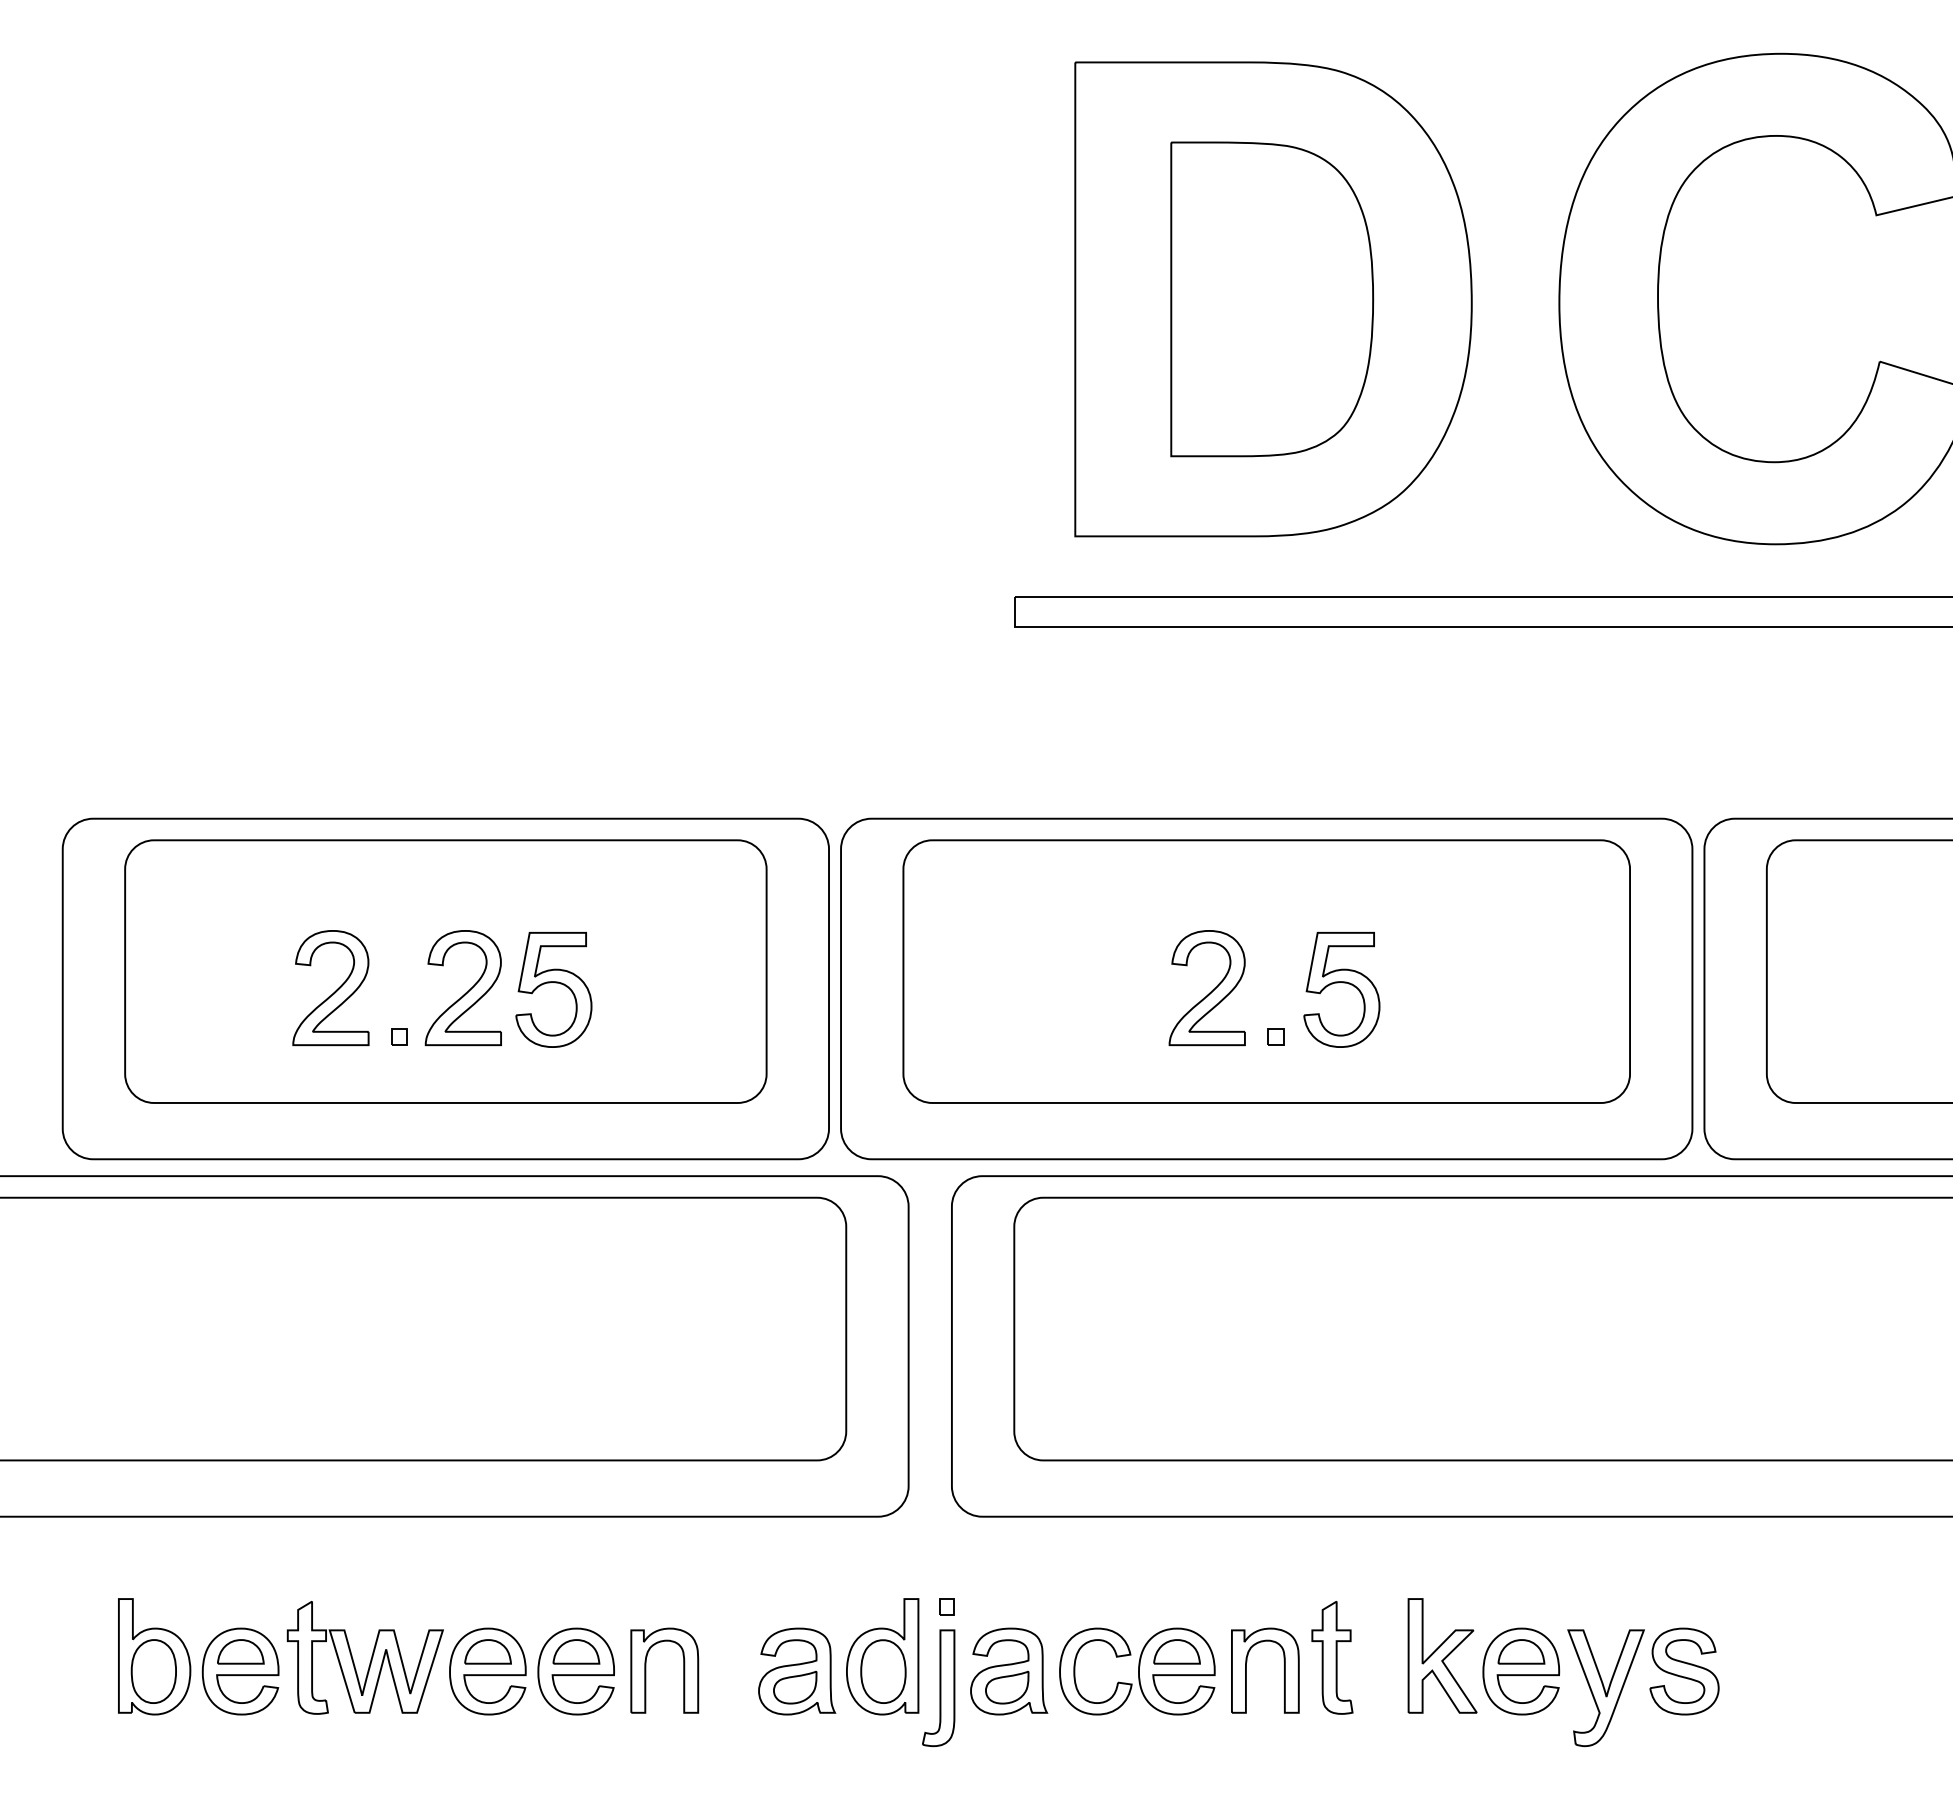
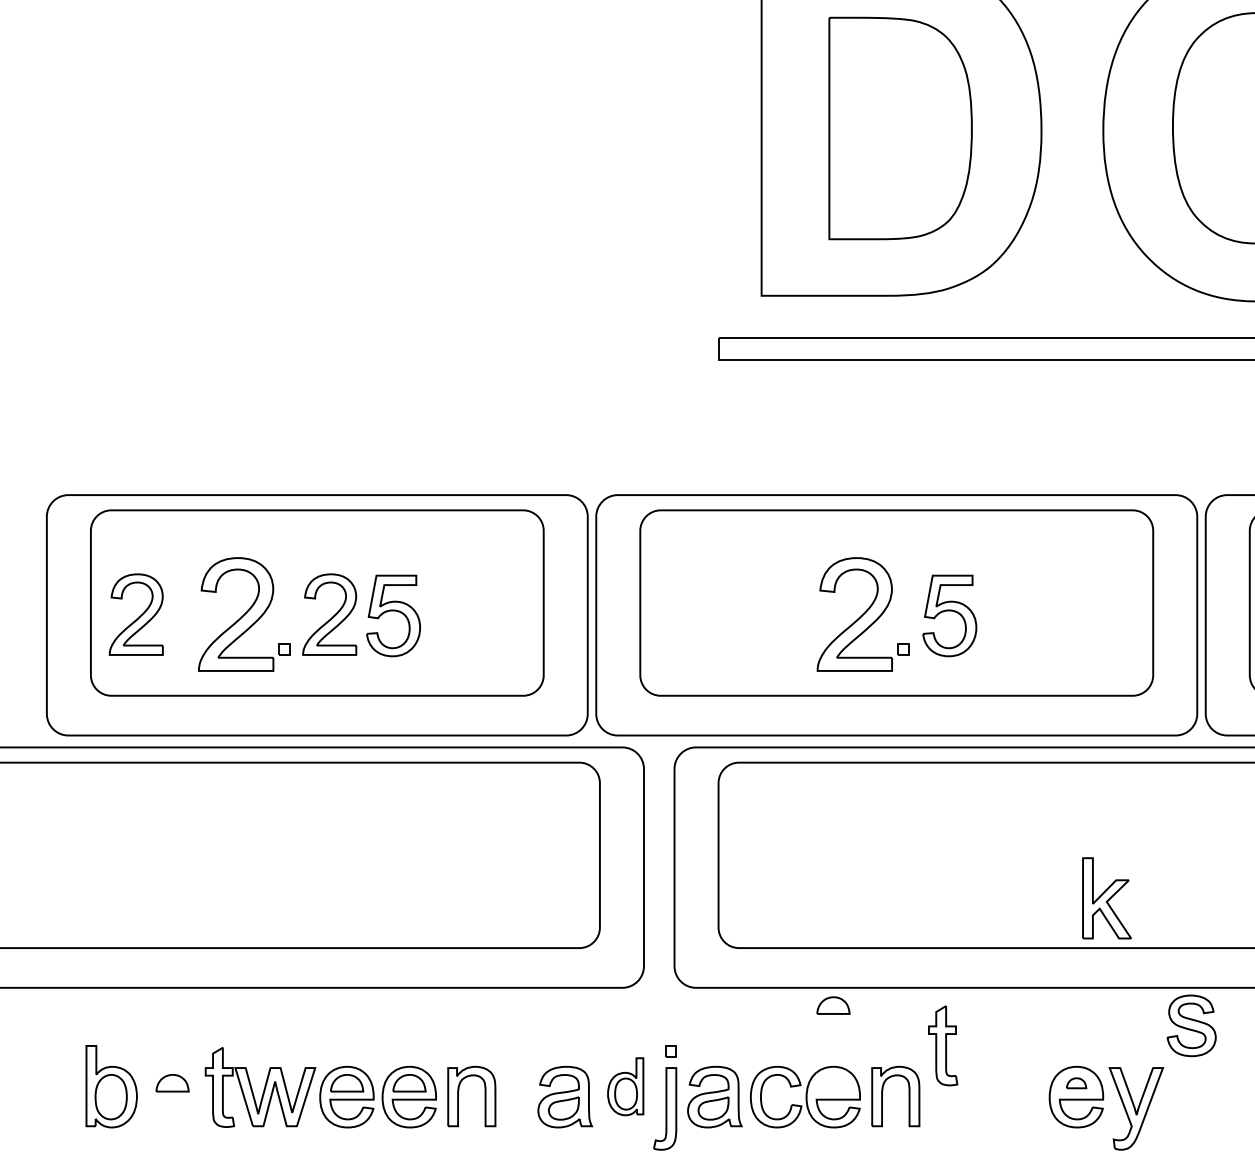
part: (188, 988) -> (135, 614), added
part: (330, 988) -> (235, 614), size x1.4
part: (1206, 988) -> (854, 614), size x1.4
part: (1176, 1651) -> (833, 1005), moved
part: (1521, 1651) -> (1076, 1082), size x0.6
part: (1442, 1655) -> (1106, 898), moved
part: (882, 1656) -> (625, 1086), size x0.7
part: (1332, 1657) -> (943, 1045), moved
part: (240, 1671) -> (172, 1097), removed
part: (1684, 1671) -> (1191, 1025), moved

